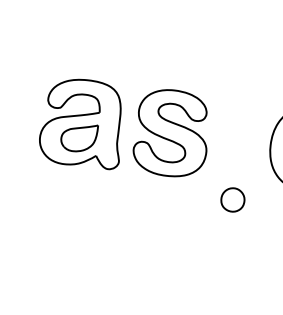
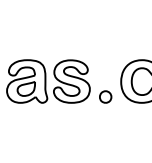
part: (232, 198) -> (105, 96), moved

